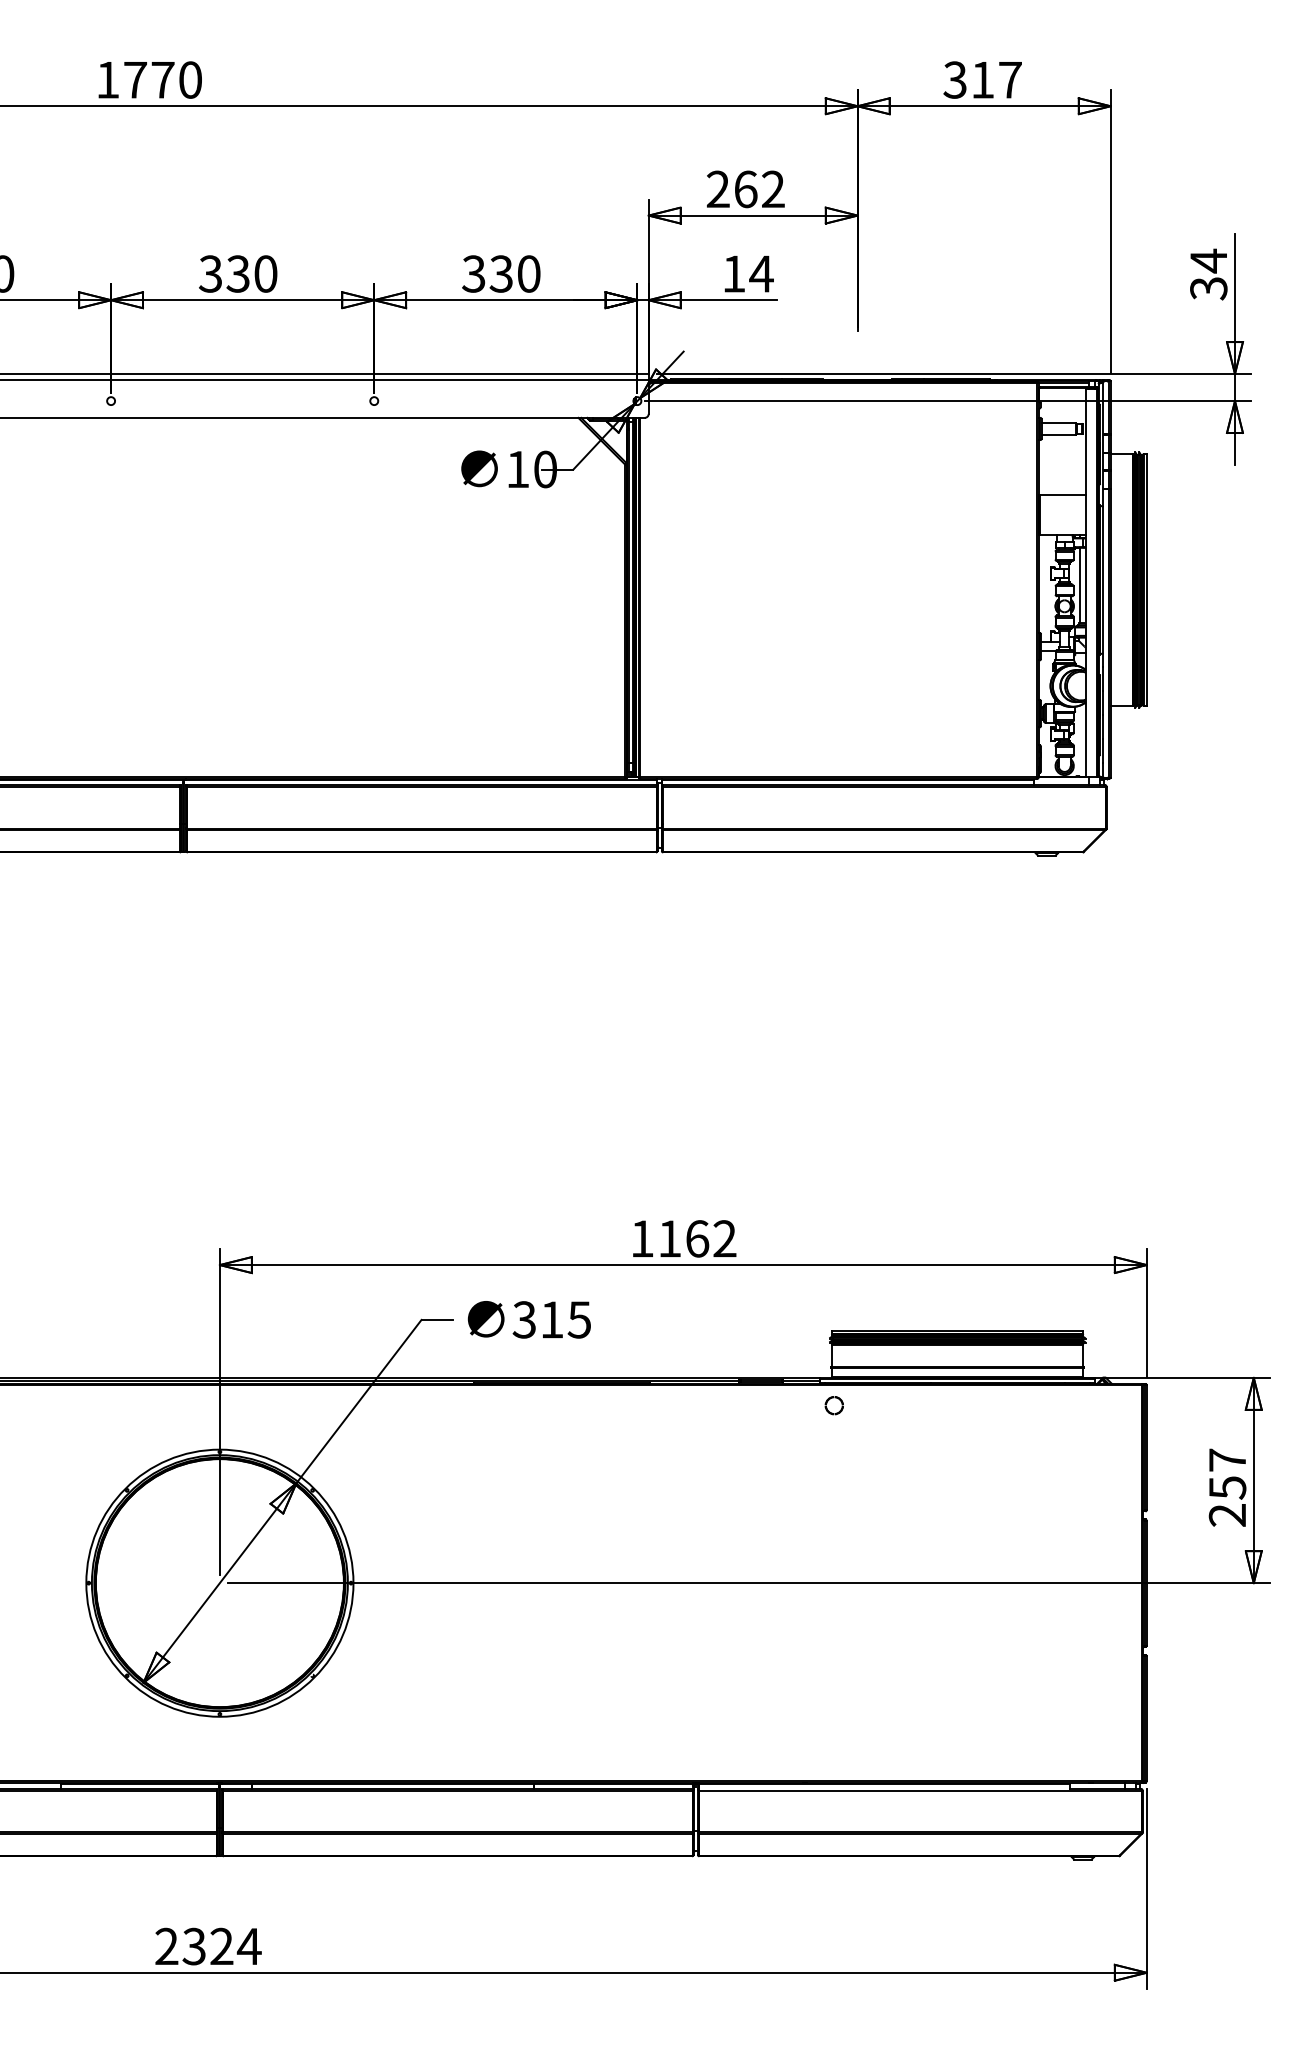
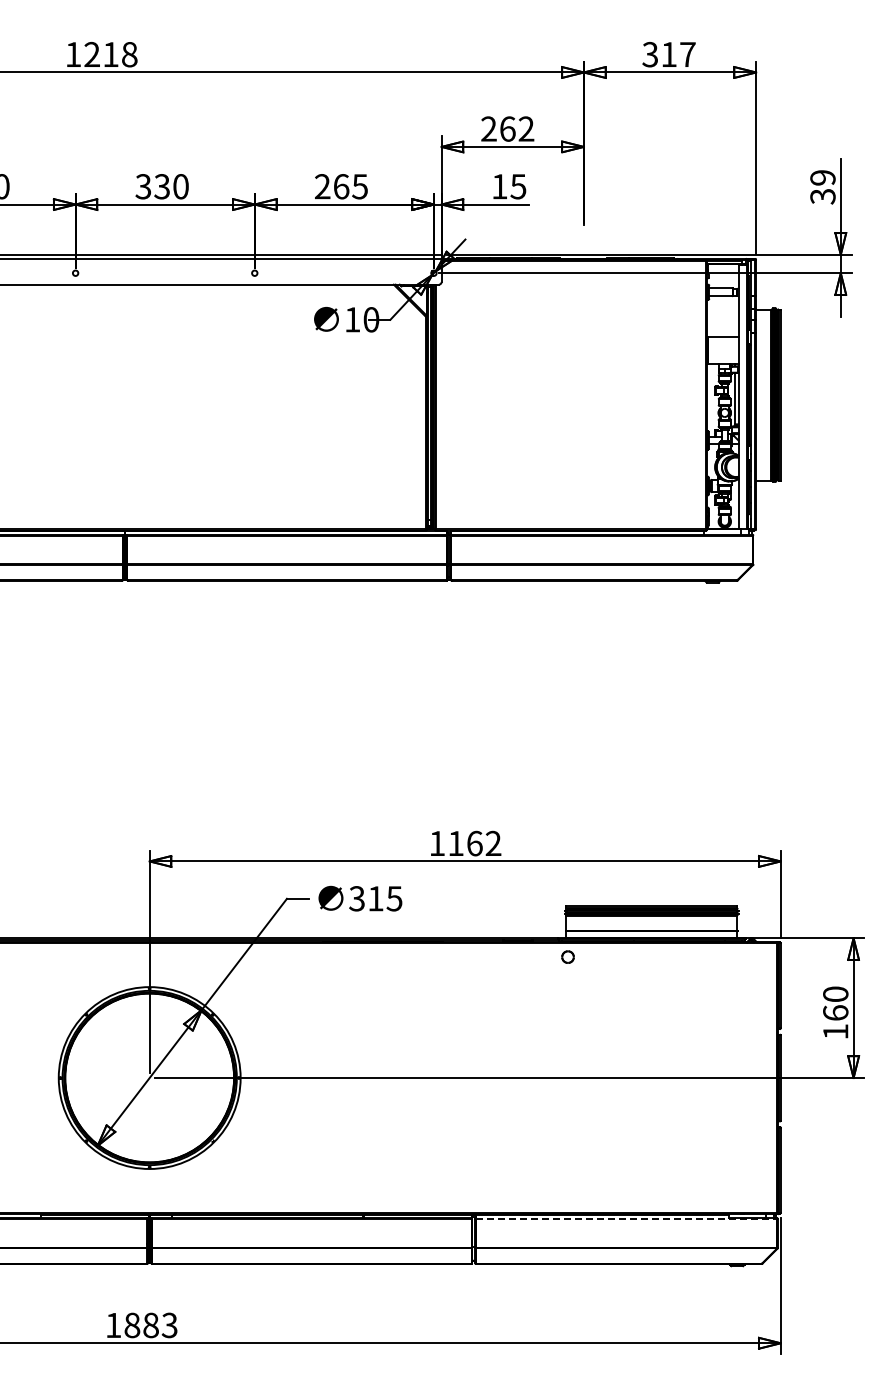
text: (162, 79) -> (110, 54), 1770 -> 1218
text: (1208, 260) -> (822, 177), 34 -> 39
text: (500, 273) -> (340, 186), 330 -> 265
text: (761, 273) -> (518, 186), 14 -> 15
text: (1227, 1486) -> (835, 1012), 257 -> 160
line: (920, 1790) -> (626, 1219), solid -> dashed
text: (207, 1946) -> (141, 1325), 2324 -> 1883

